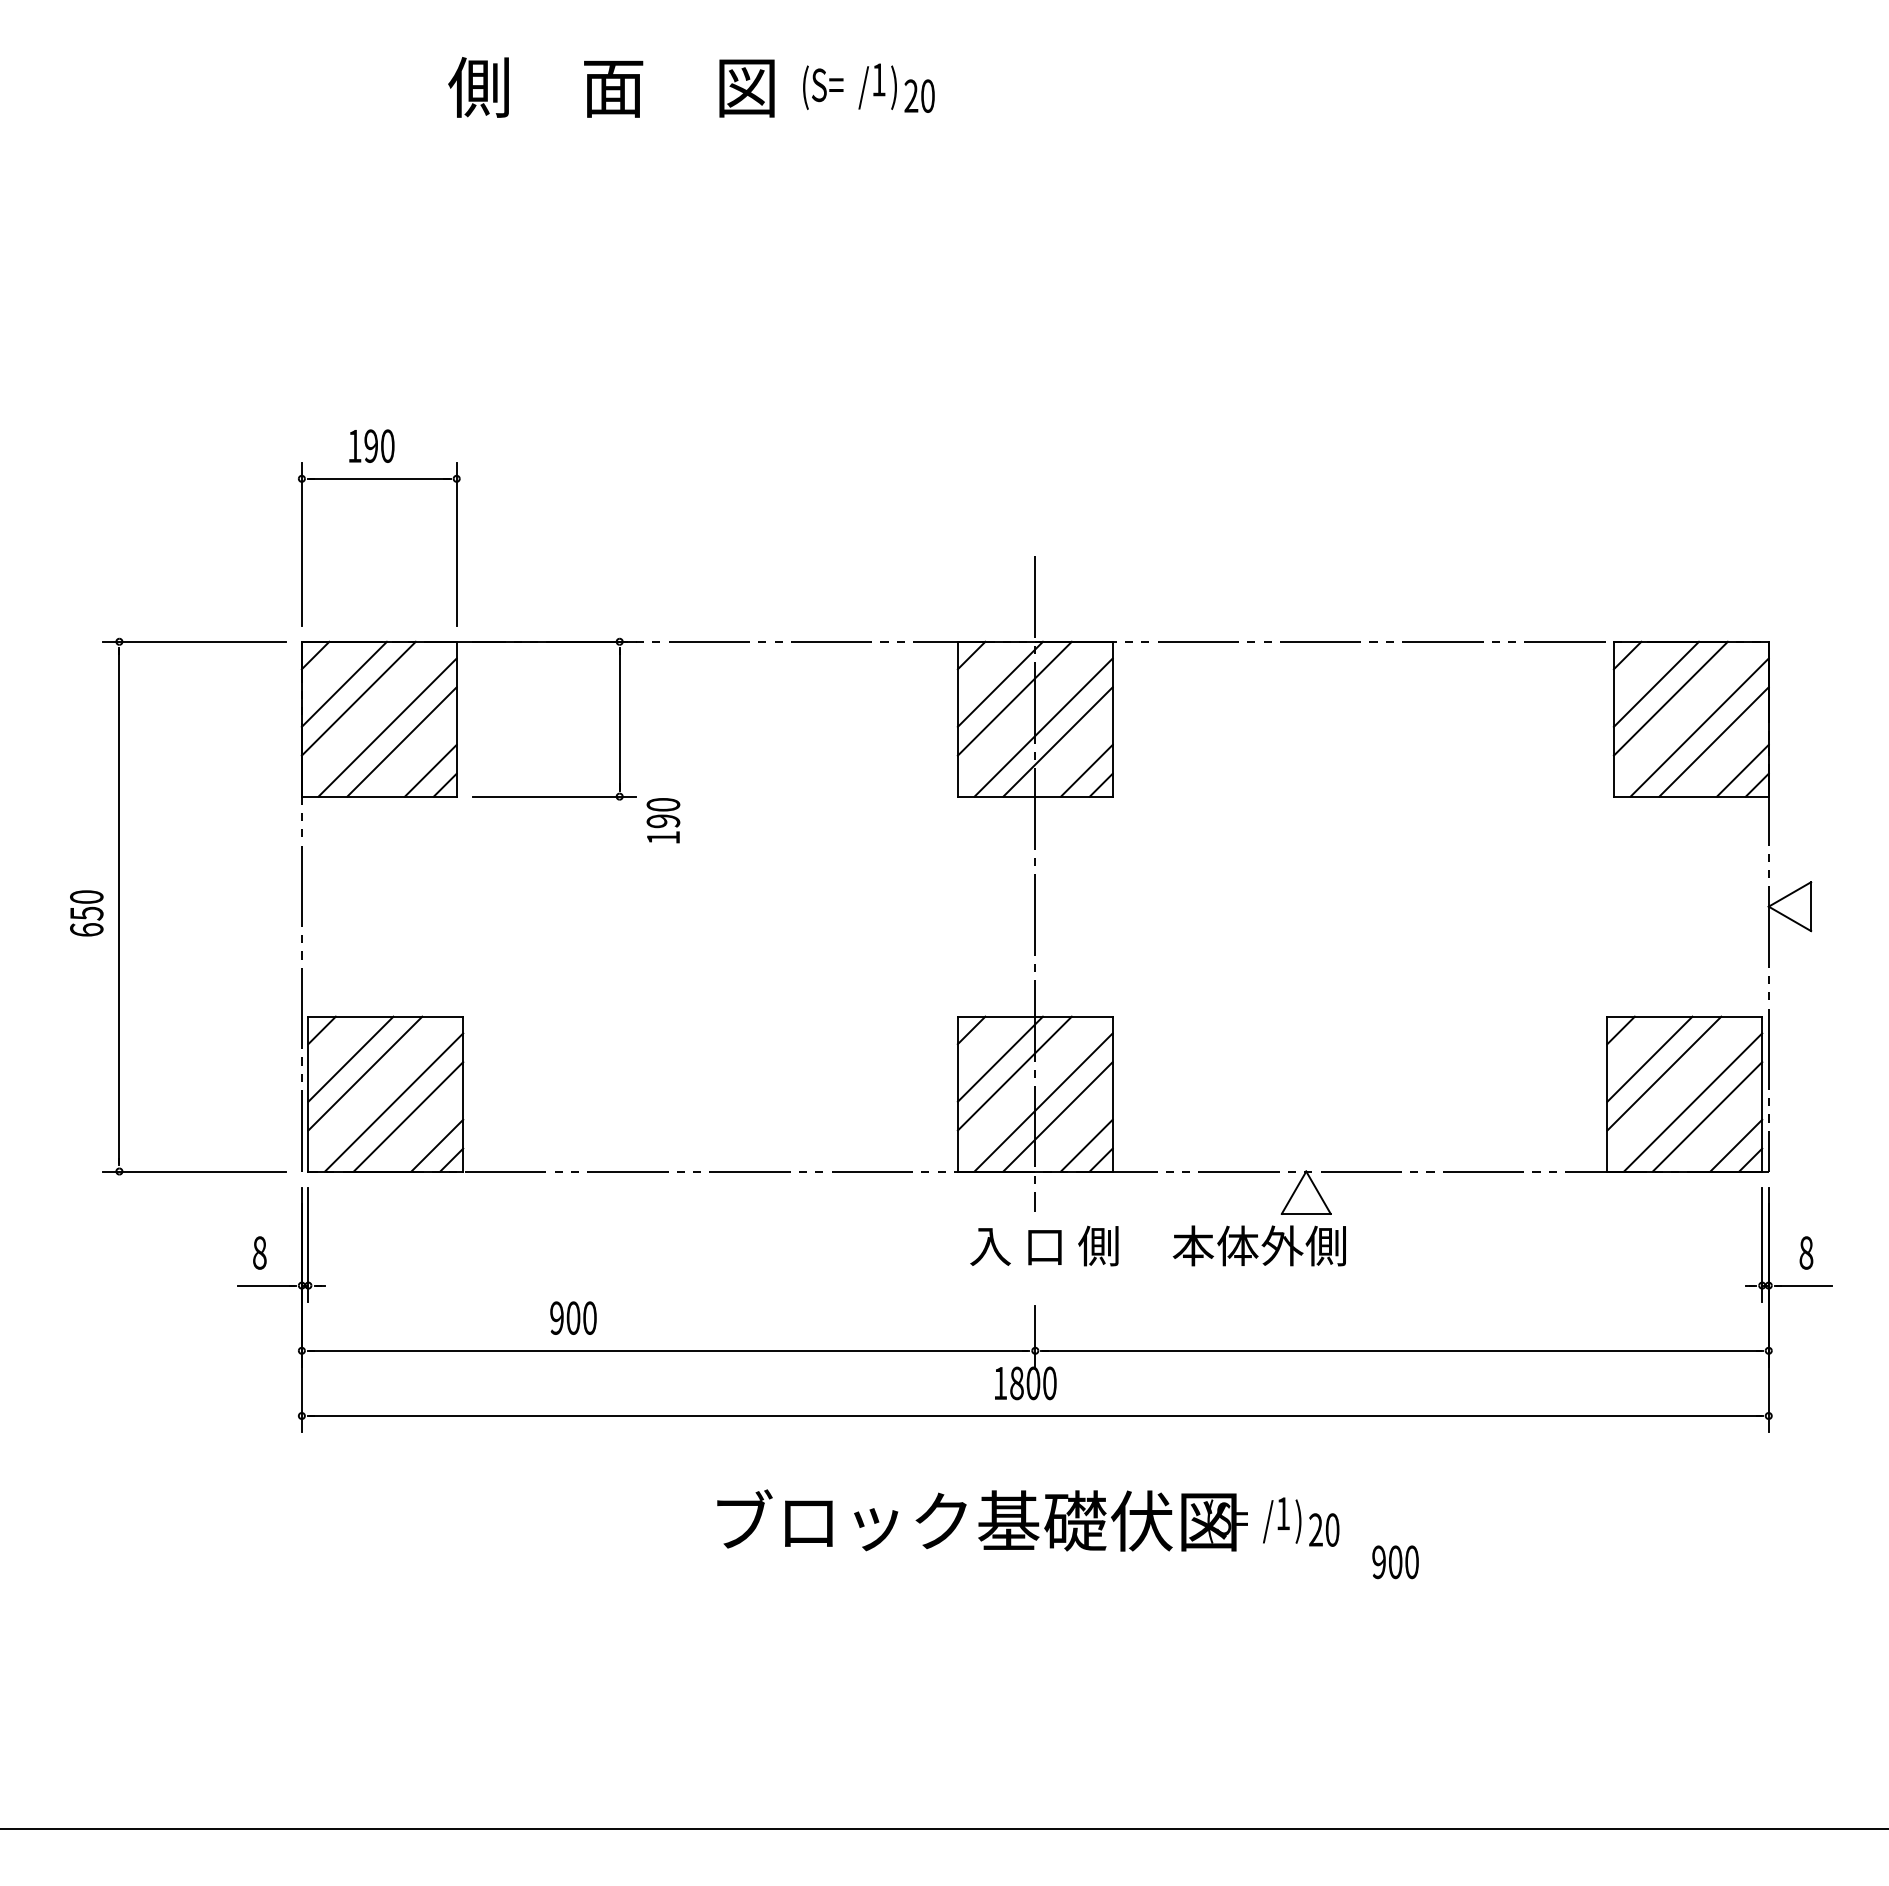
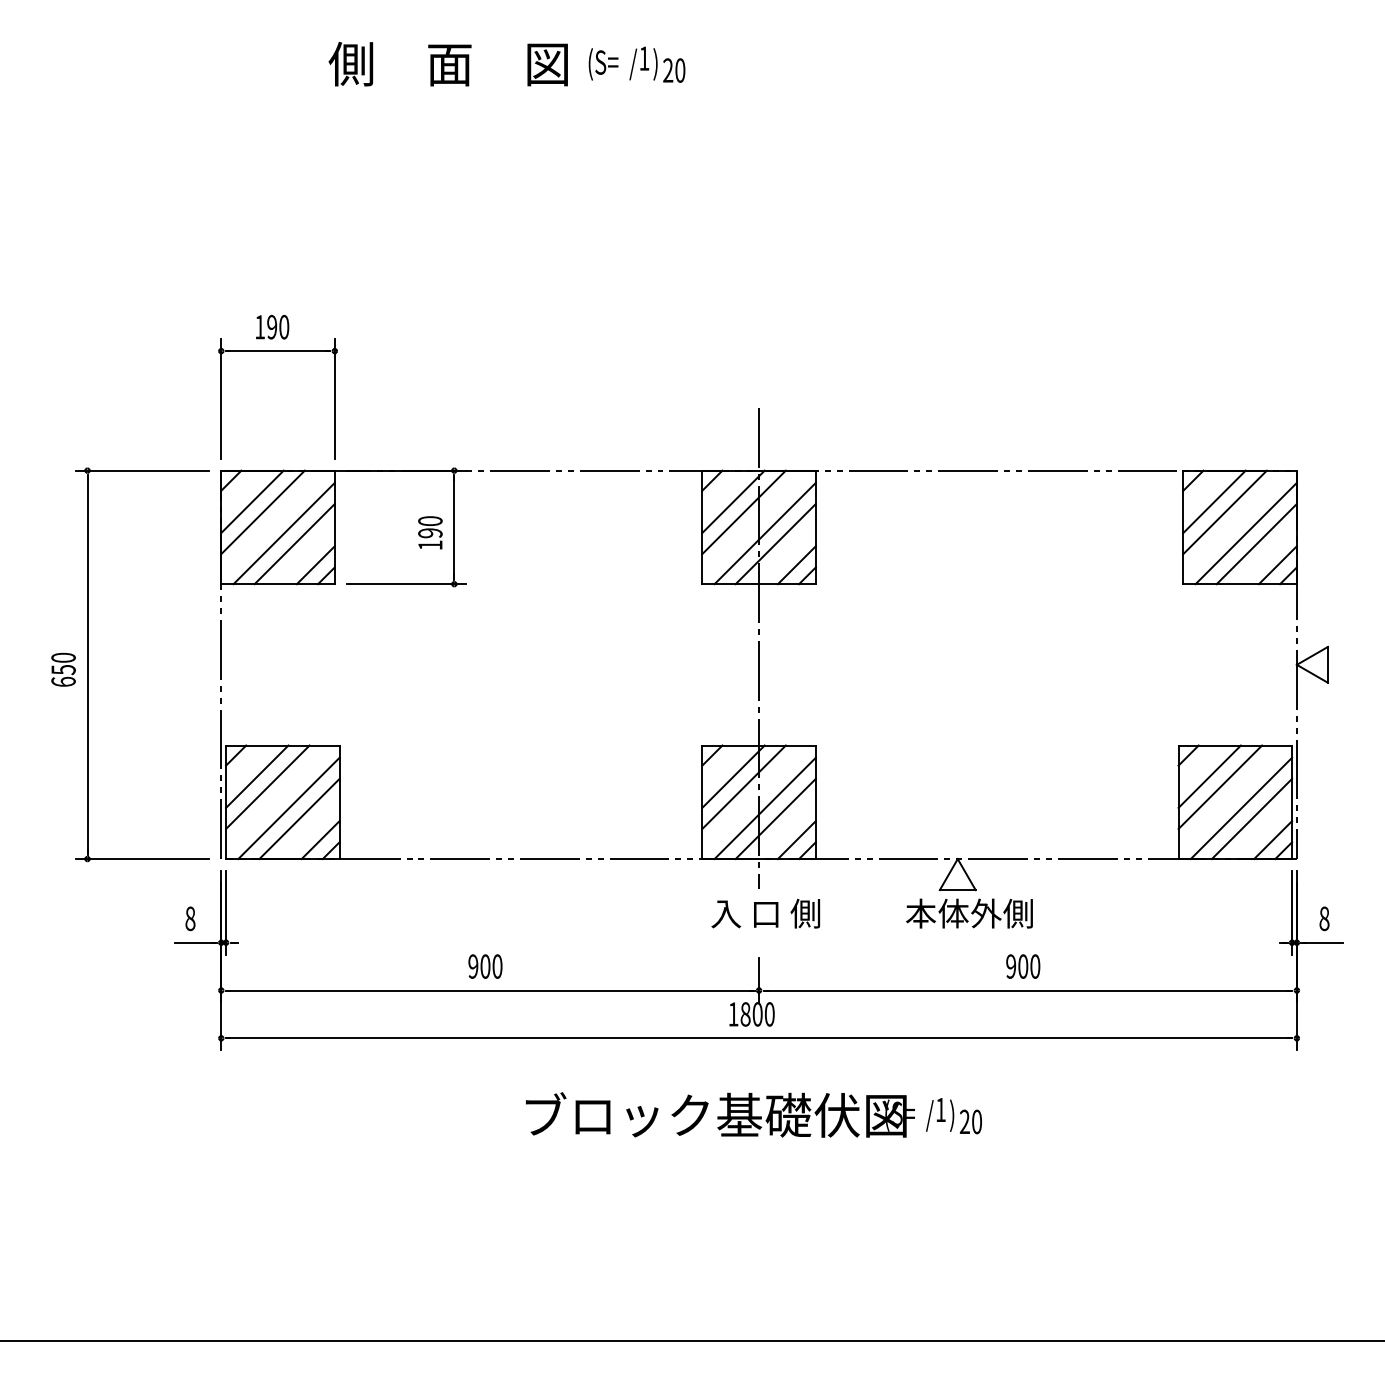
text: (663, 820) -> (430, 532), moved
text: (1259, 1245) -> (969, 913), moved
text: (573, 1318) -> (485, 966), moved
text: (1395, 1562) -> (1023, 966), moved

